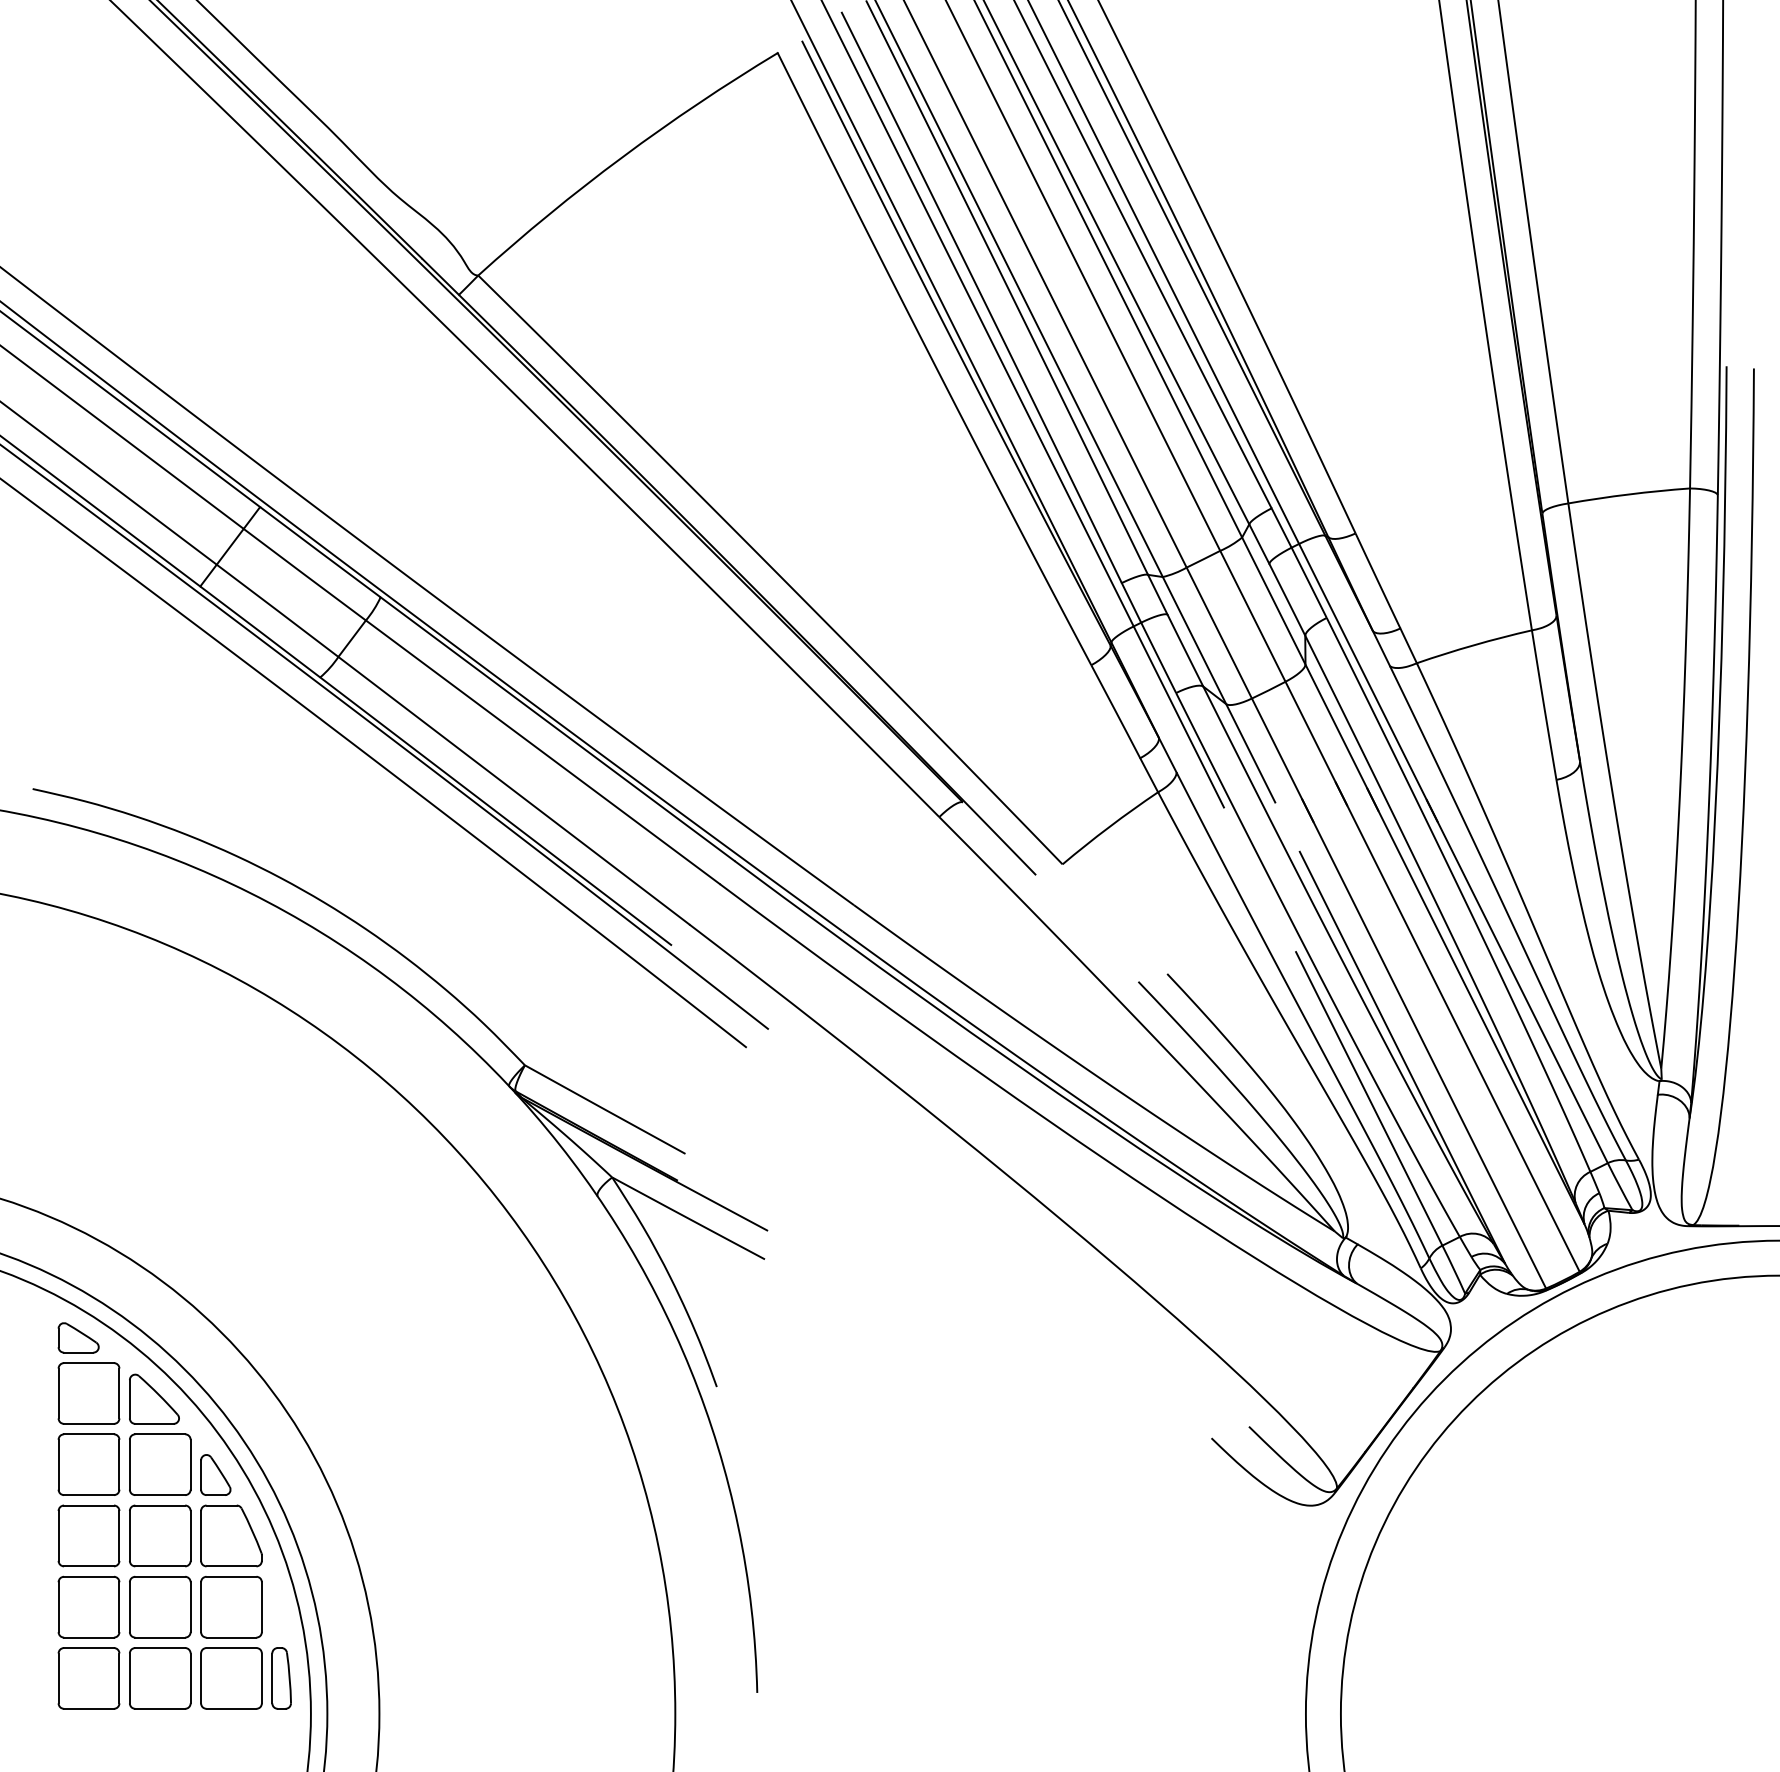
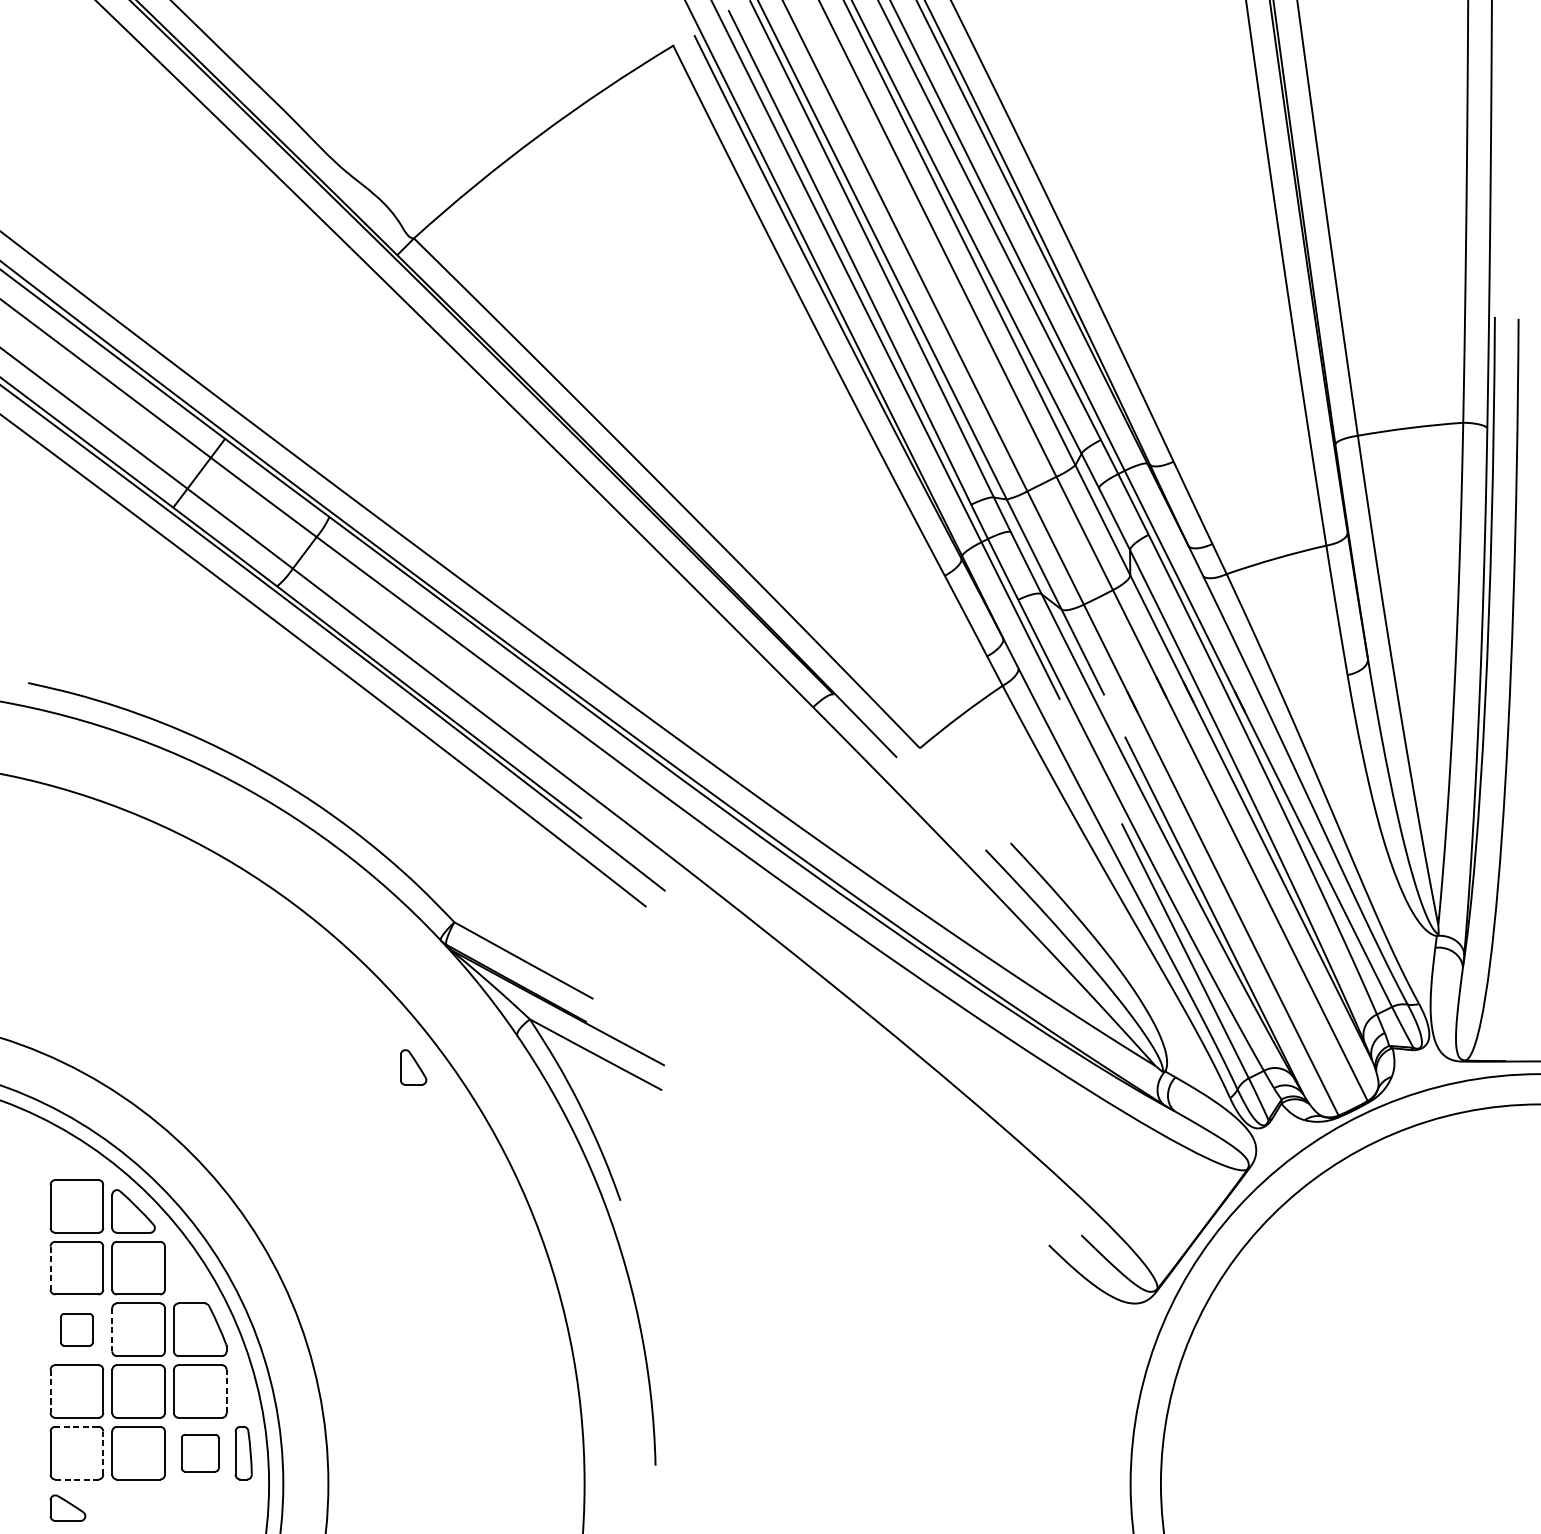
part: (78, 1337) -> (67, 1507), moved
line: (58, 1464) -> (50, 1267), solid -> dashed
part: (215, 1474) -> (413, 1067), moved
part: (88, 1535) -> (76, 1329), size x0.6
line: (129, 1535) -> (111, 1329), solid -> dashed
line: (58, 1607) -> (50, 1391), solid -> dashed
line: (261, 1607) -> (226, 1391), solid -> dashed
line: (89, 1648) -> (77, 1427), solid -> dashed
line: (119, 1678) -> (103, 1453), solid -> dashed
part: (231, 1678) -> (200, 1453), size x0.7
line: (89, 1708) -> (77, 1479), solid -> dashed

